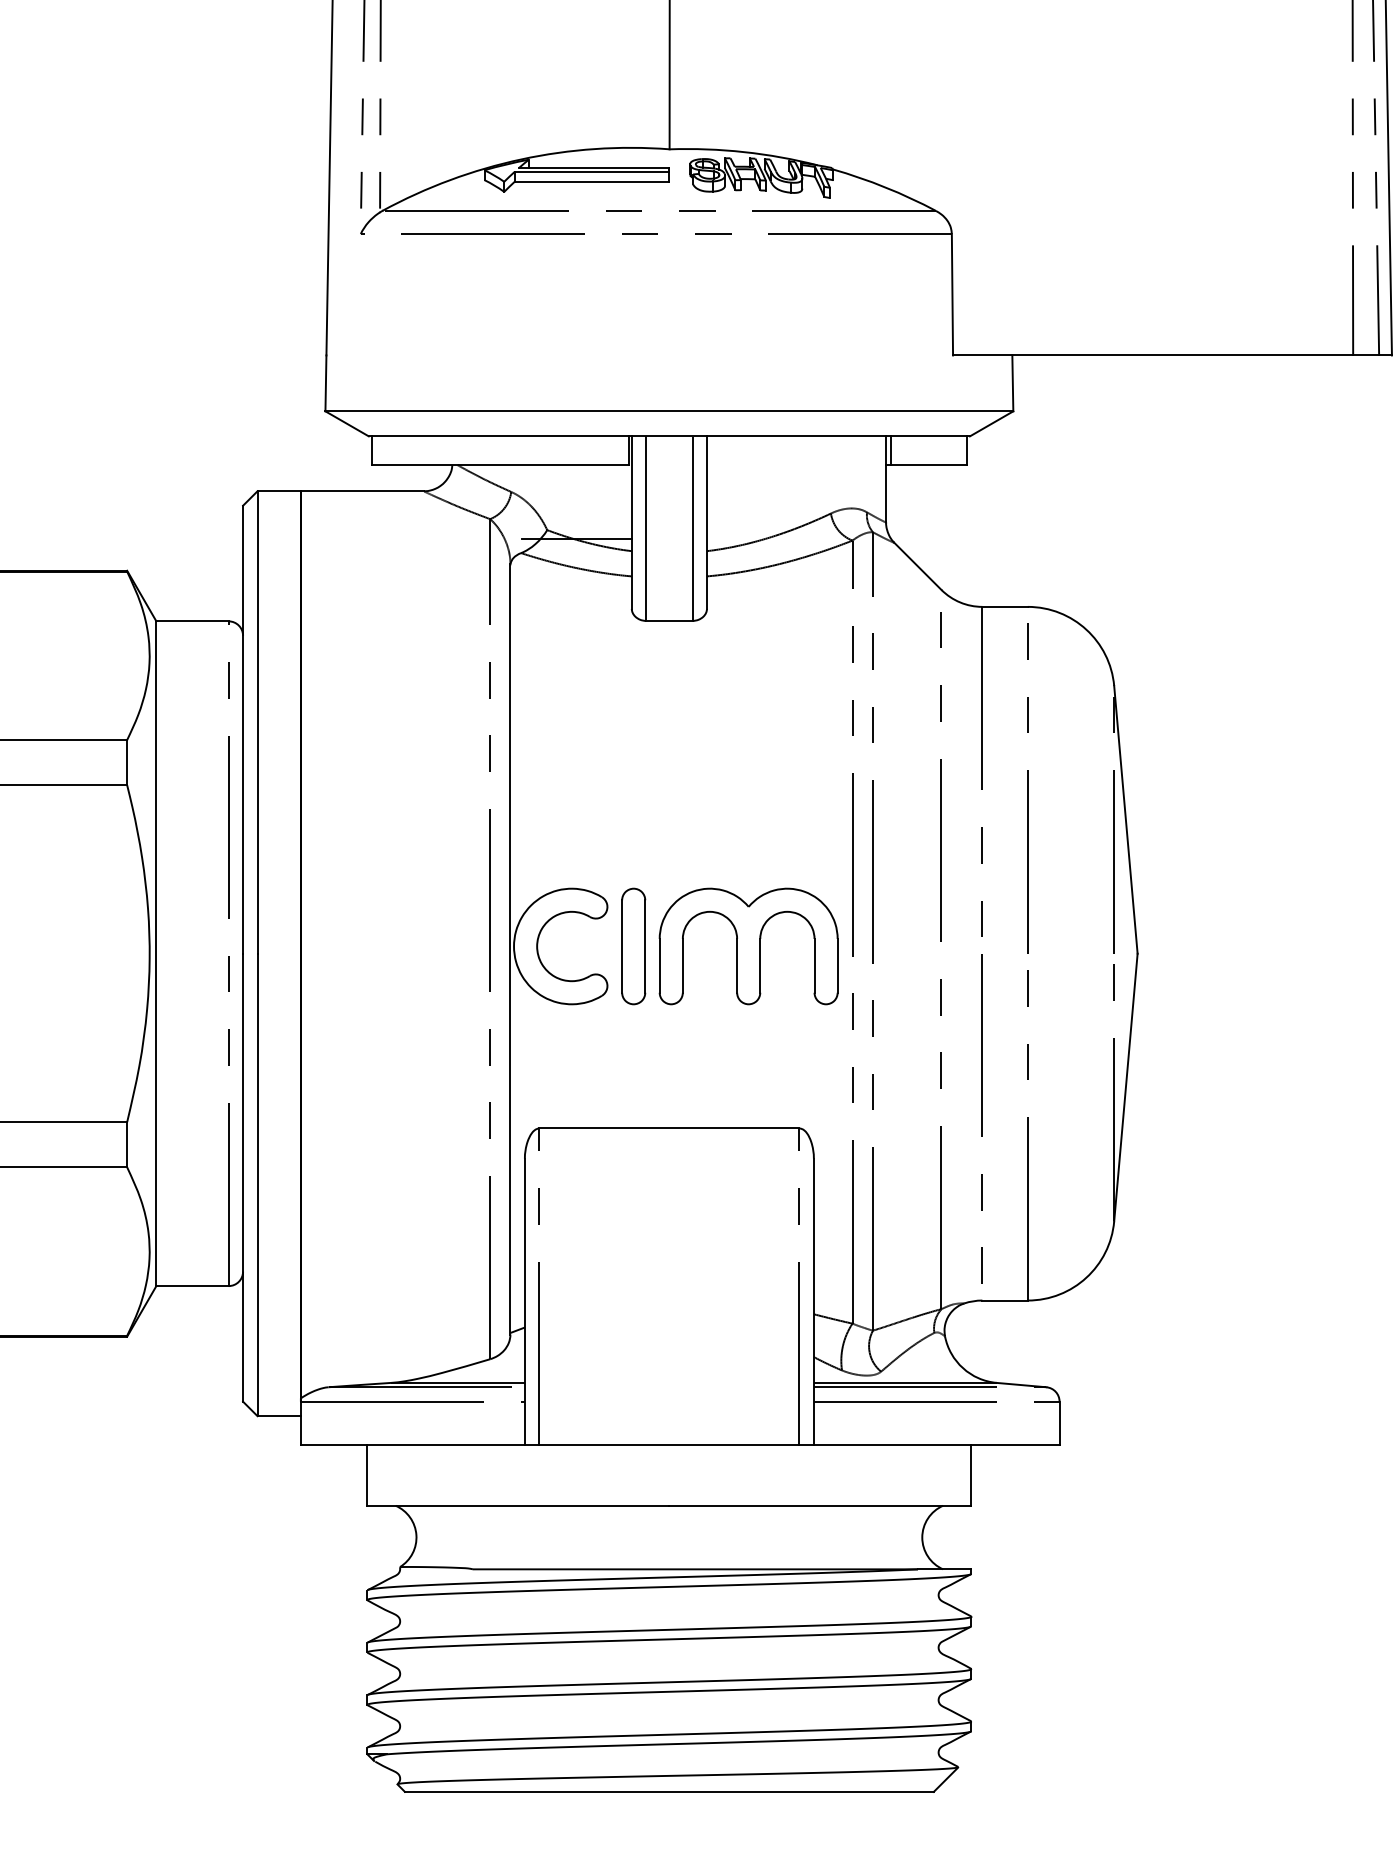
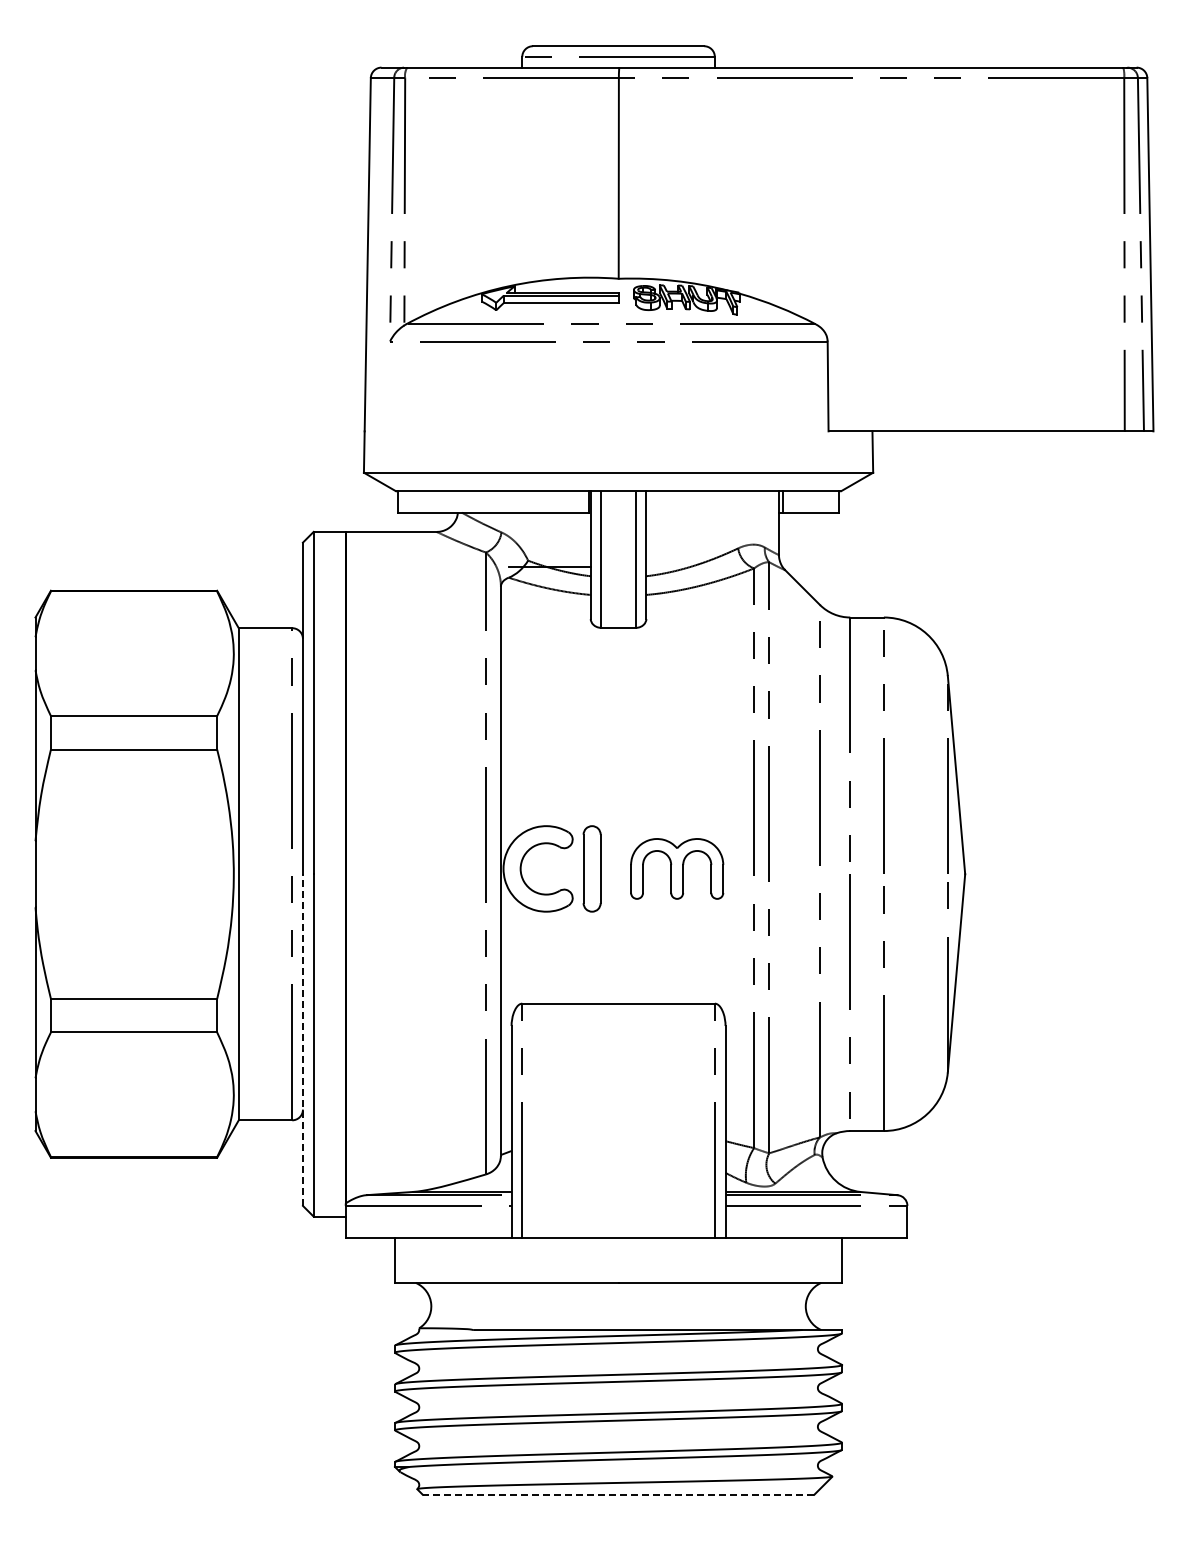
part: (747, 945) -> (676, 868), size x0.7
line: (242, 1178) -> (302, 1040), solid -> dashed
line: (669, 1791) -> (618, 1494), solid -> dashed

